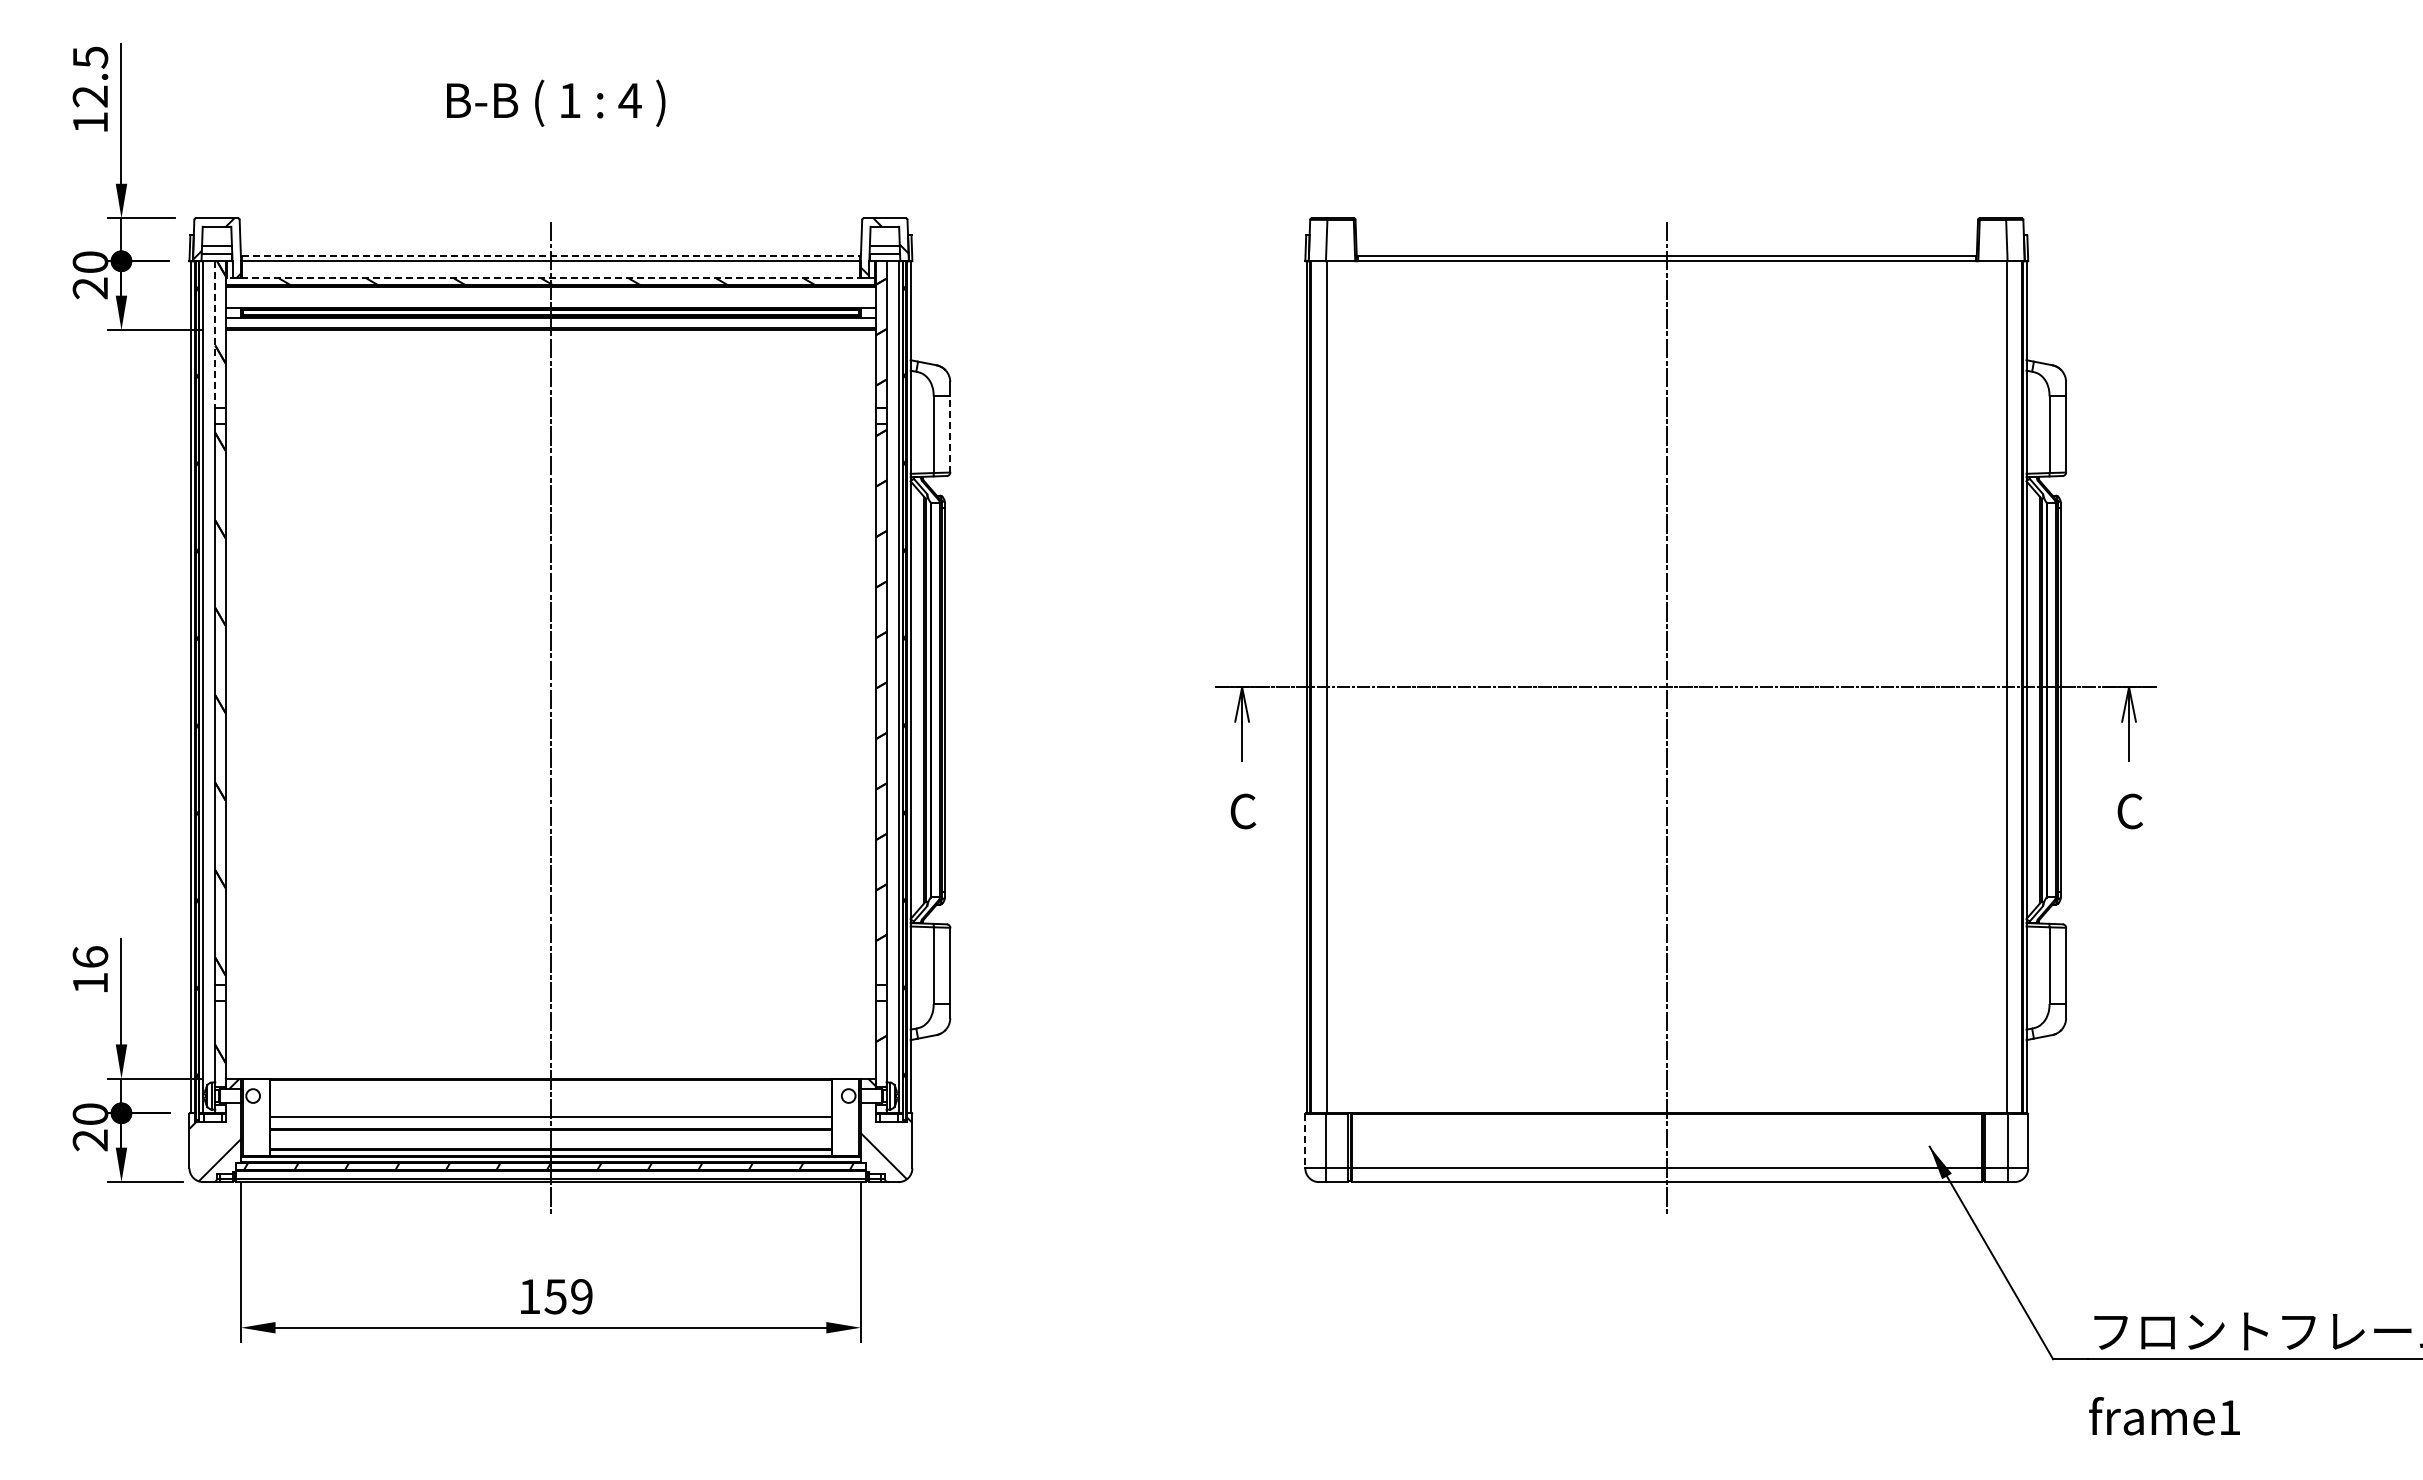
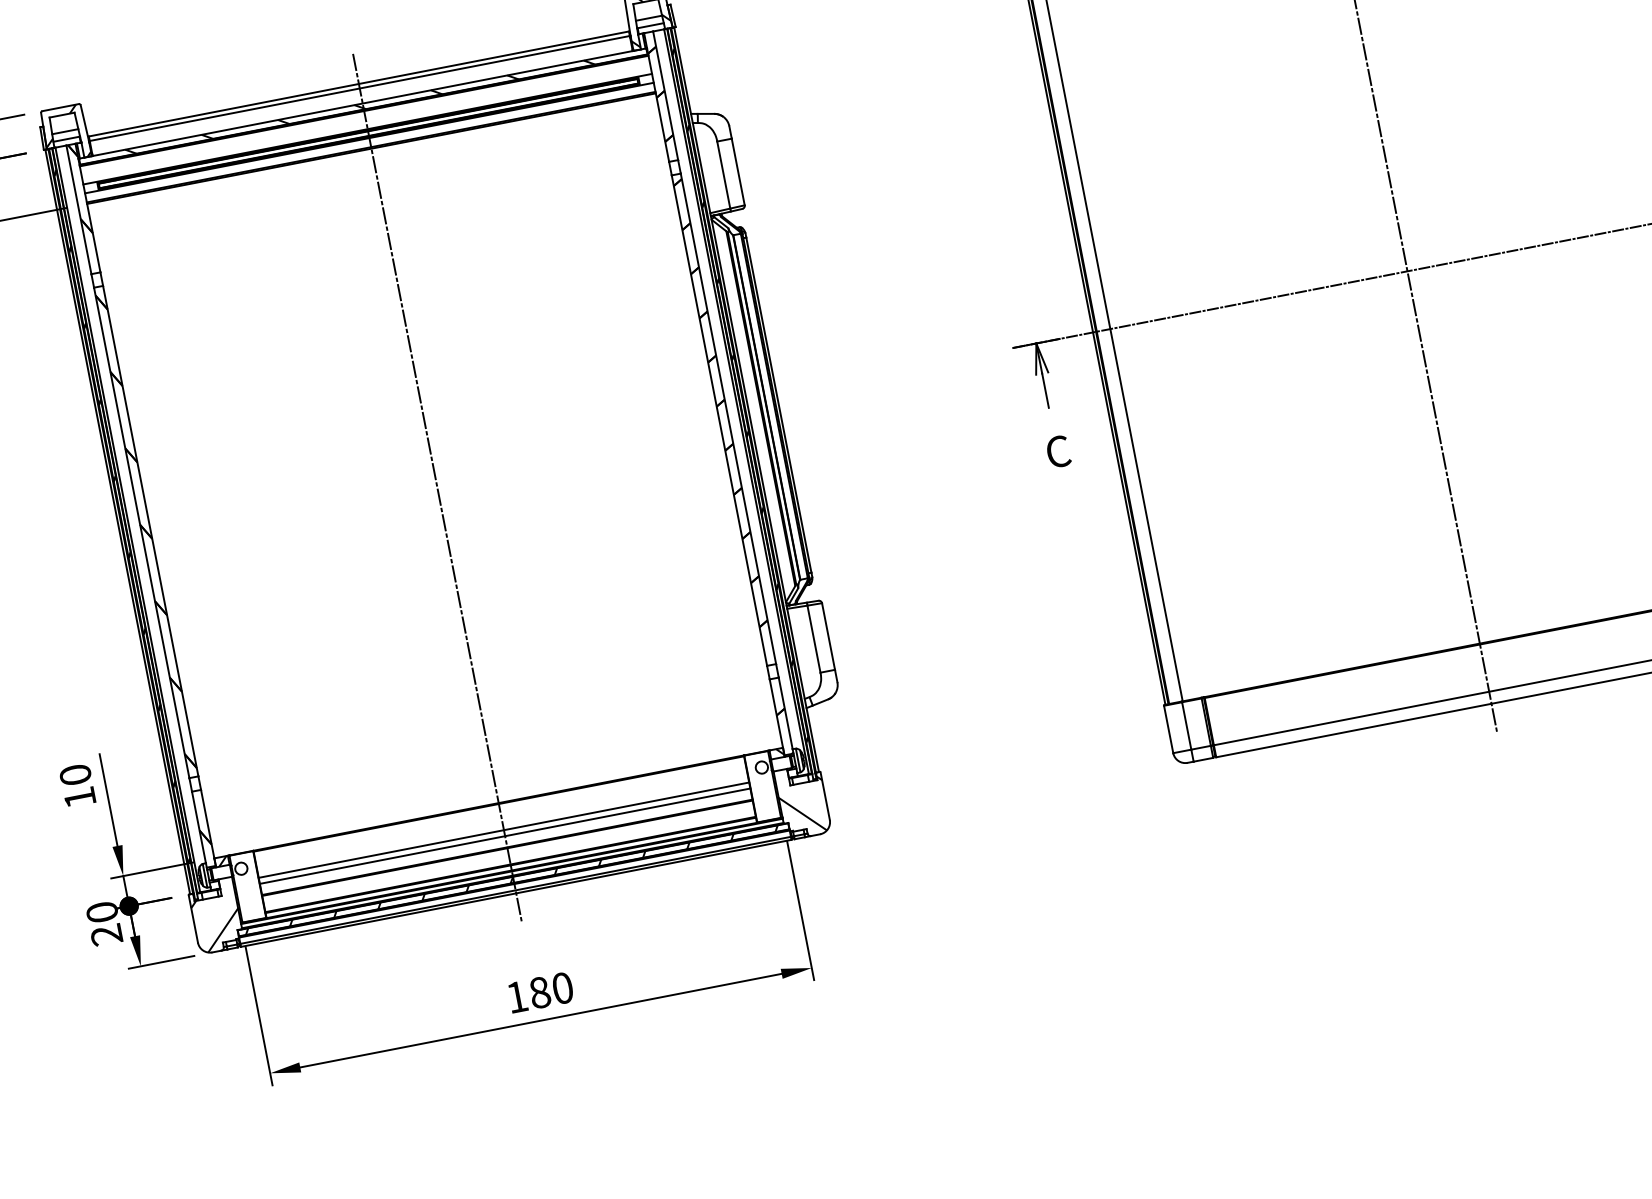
line: (550, 256) -> (358, 84), dashed -> solid
line: (550, 278) -> (362, 103), dashed -> solid
line: (215, 334) -> (79, 209), dashed -> solid
line: (950, 433) -> (738, 171), dashed -> solid
text: (90, 956) -> (75, 774), 16 -> 10
line: (550, 1109) -> (503, 829), added
line: (1305, 1141) -> (1168, 729), dashed -> solid
text: (568, 1296) -> (551, 990), 159 -> 180

